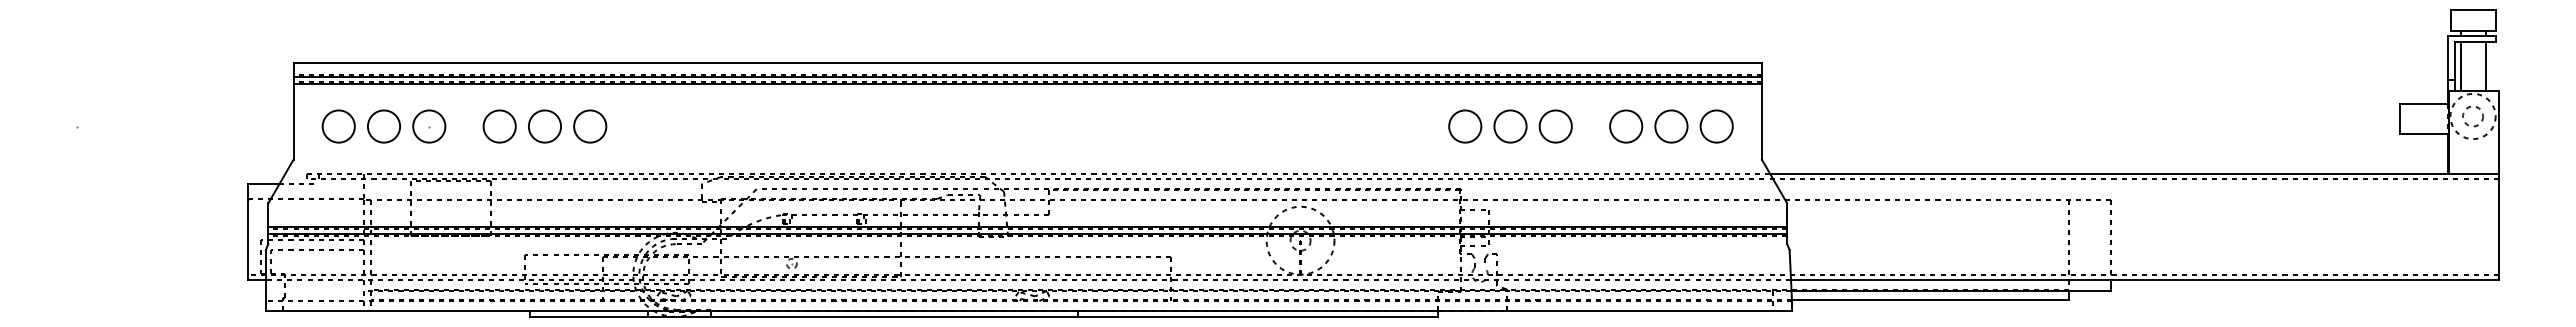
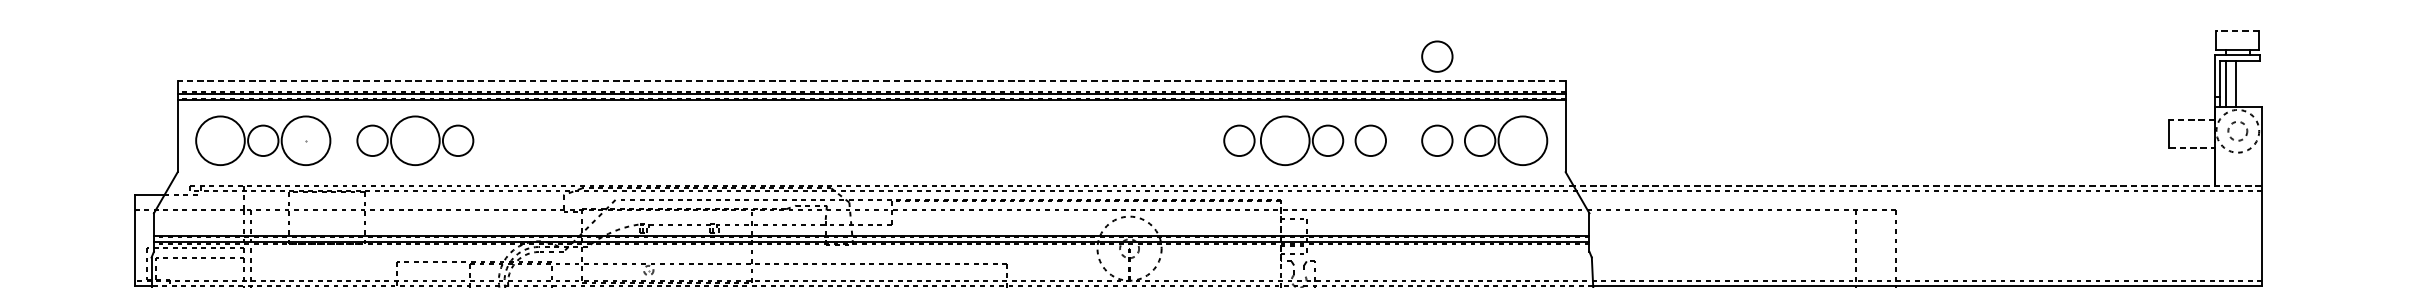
line: (2473, 9) -> (2238, 30), solid -> dashed
circle: (1626, 37) -> (1437, 56), added
line: (1027, 63) -> (871, 81), solid -> dashed
line: (2485, 66) -> (2235, 84), moved
line: (2424, 104) -> (2191, 119), solid -> dashed
circle: (338, 126) -> (220, 140), size x1.6
circle: (429, 126) -> (306, 140), size x1.6
circle: (544, 126) -> (414, 140), size x1.6
circle: (1416, 126) -> (1239, 140), added
circle: (1465, 126) -> (1285, 140), size x1.6
circle: (1716, 126) -> (1522, 140), size x1.6
line: (2424, 133) -> (2191, 147), solid -> dashed
line: (2134, 174) -> (1917, 186), solid -> dashed

